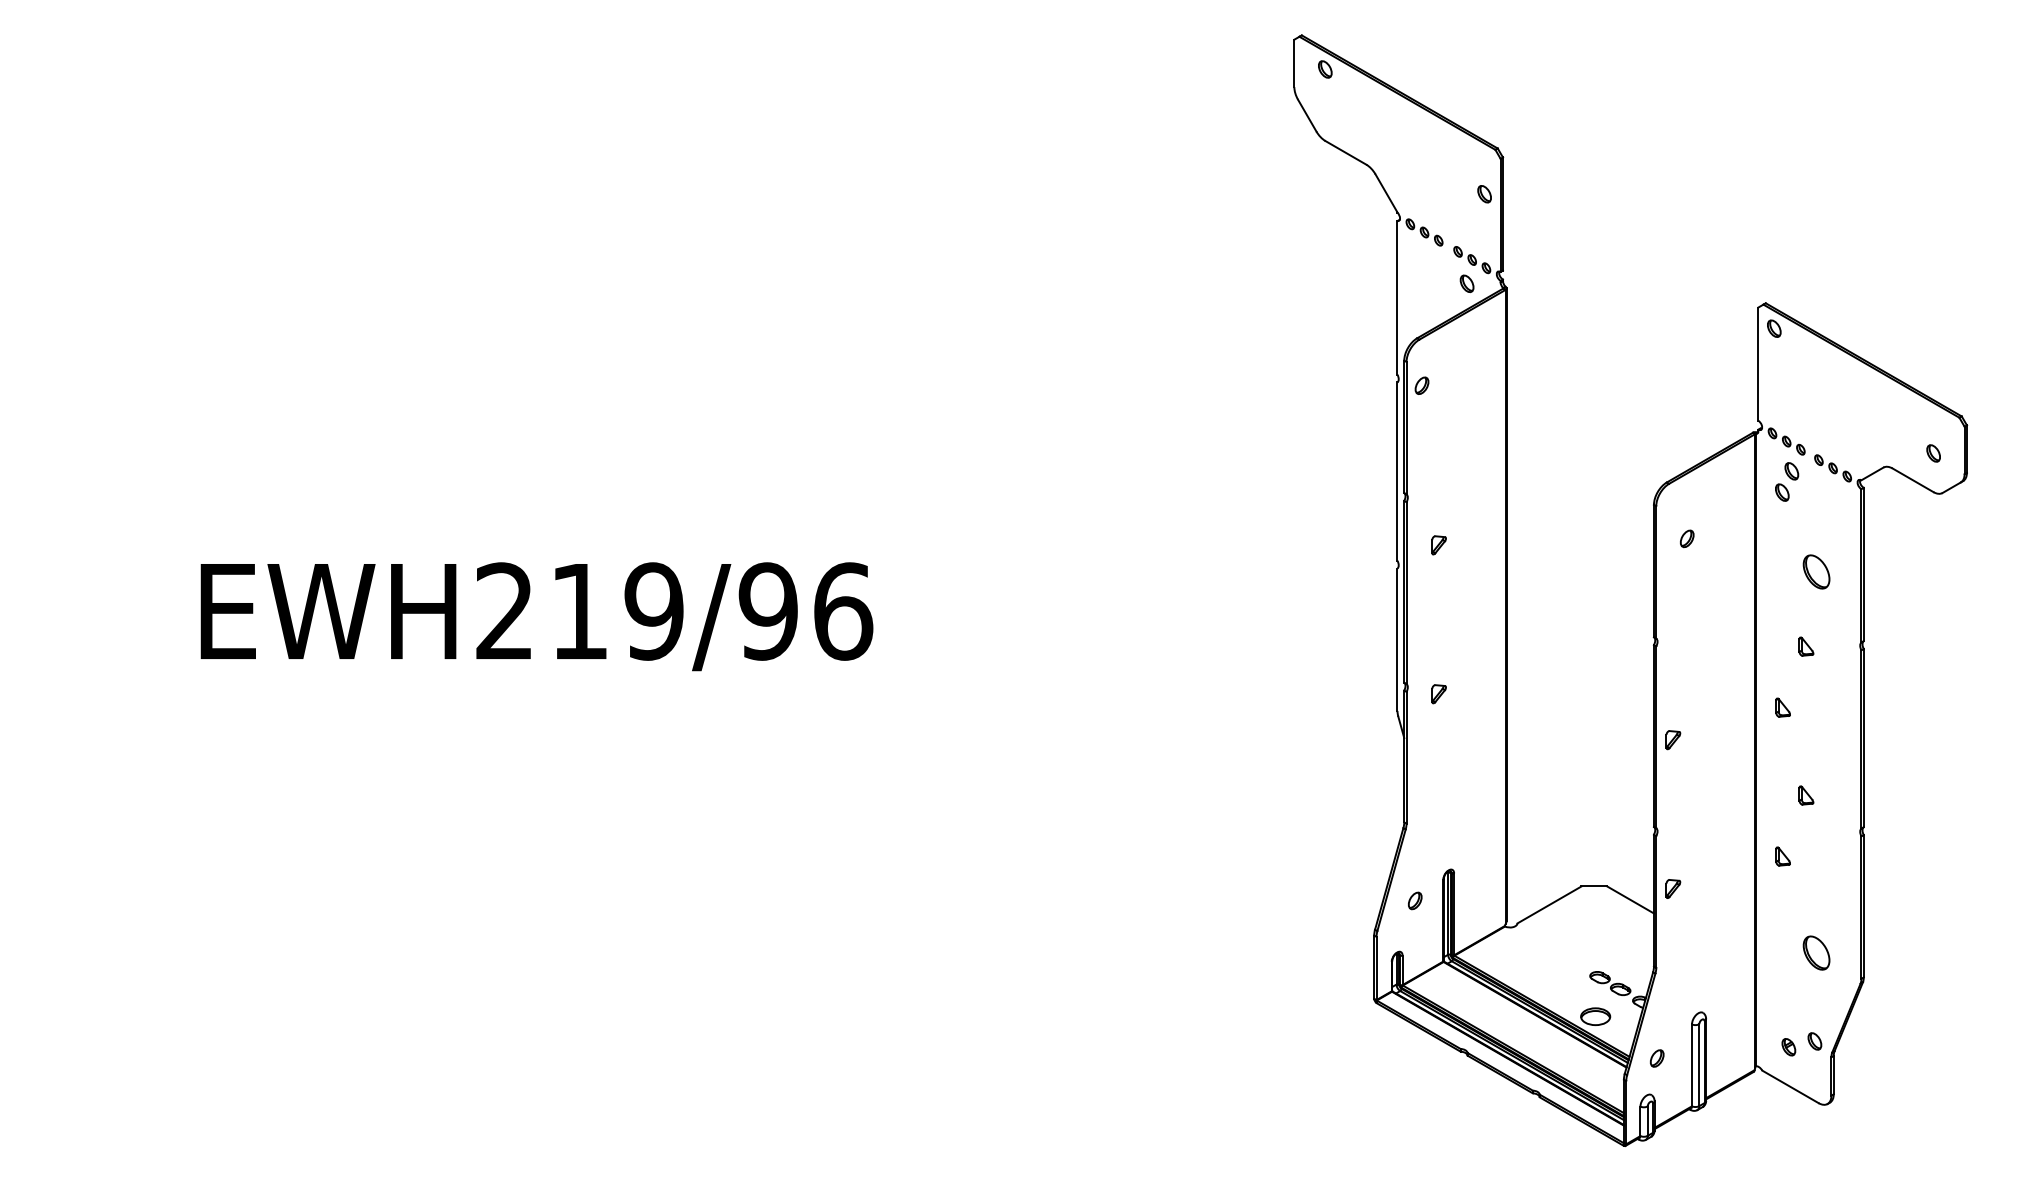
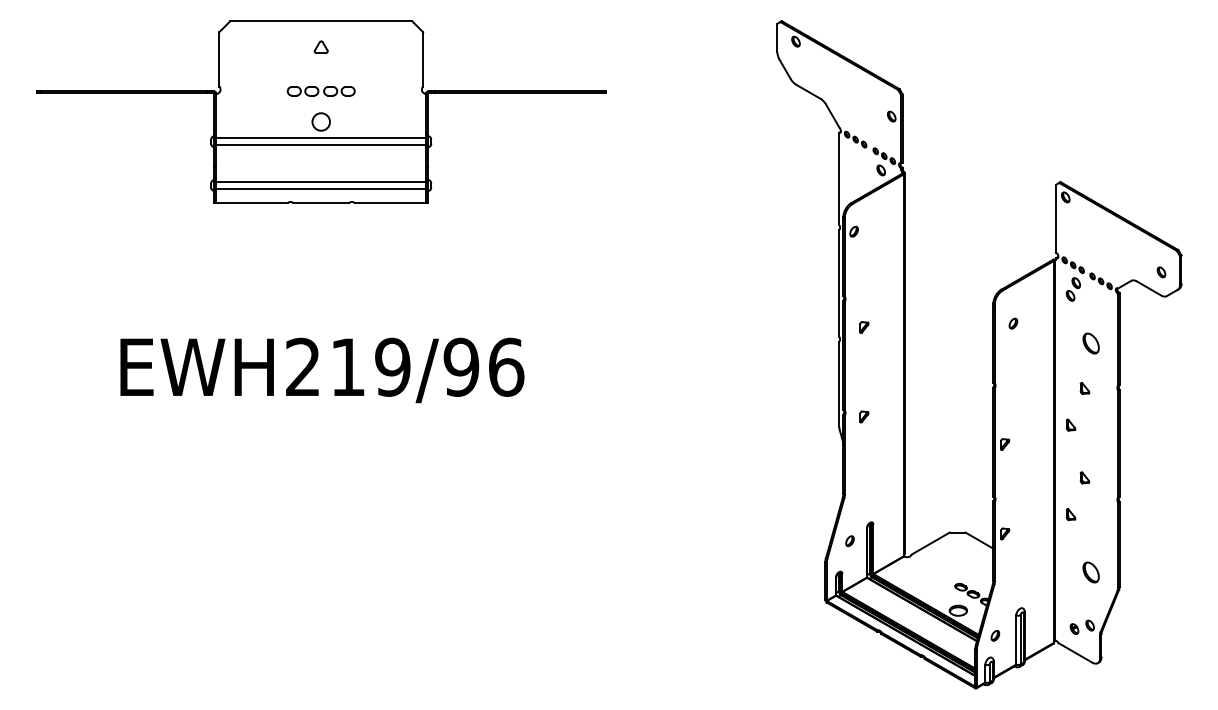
part: (535, 185) -> (321, 111), added

